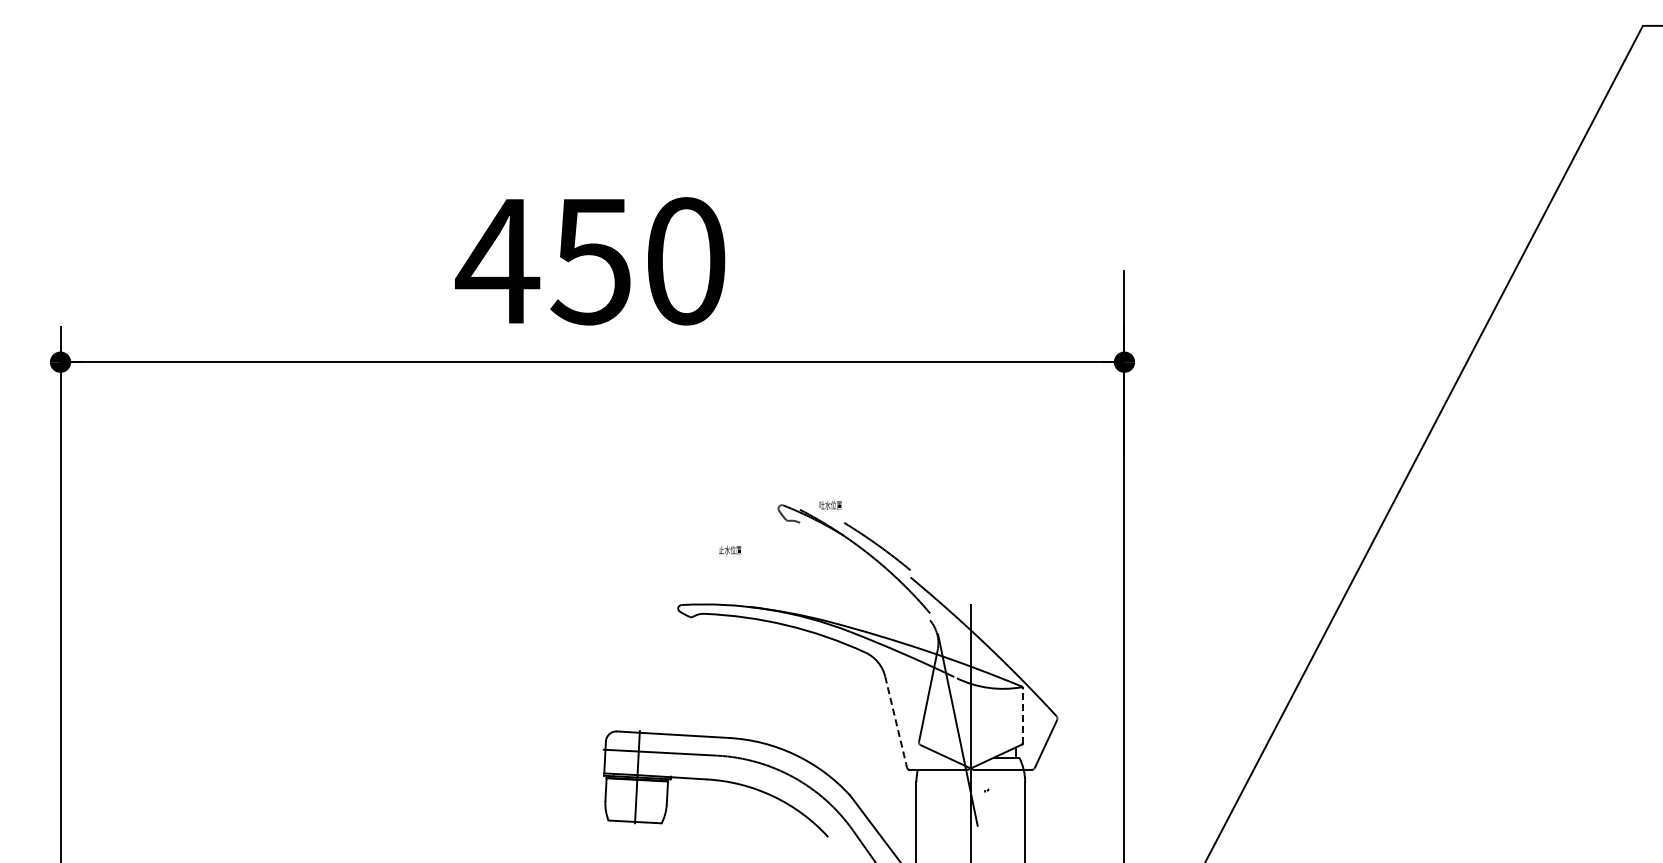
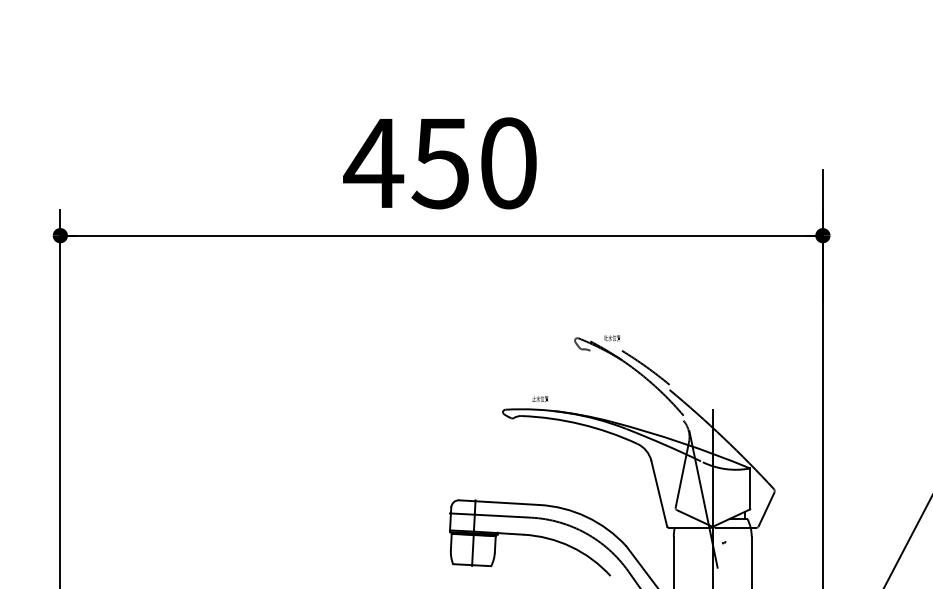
text: (730, 549) -> (540, 398), moved
line: (1022, 715) -> (749, 488), dashed -> solid
line: (896, 722) -> (659, 493), dashed -> solid

